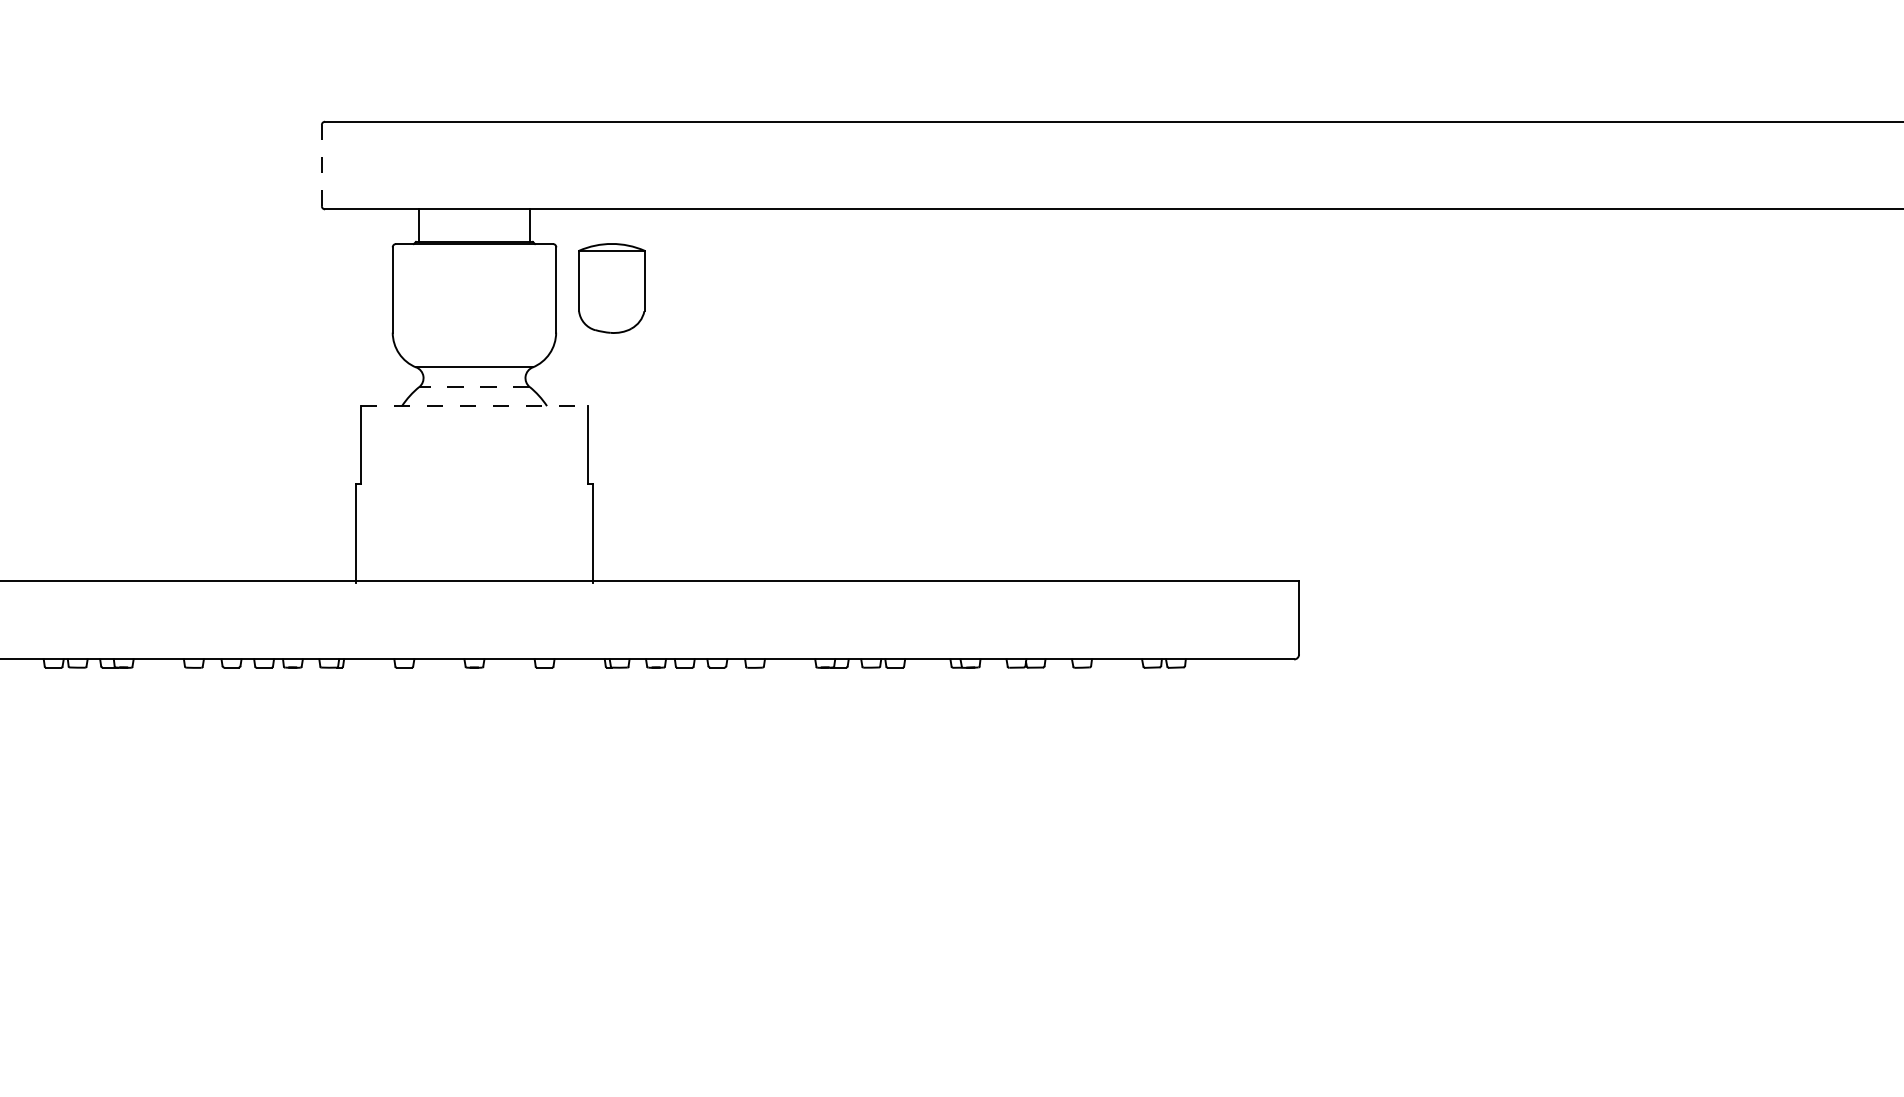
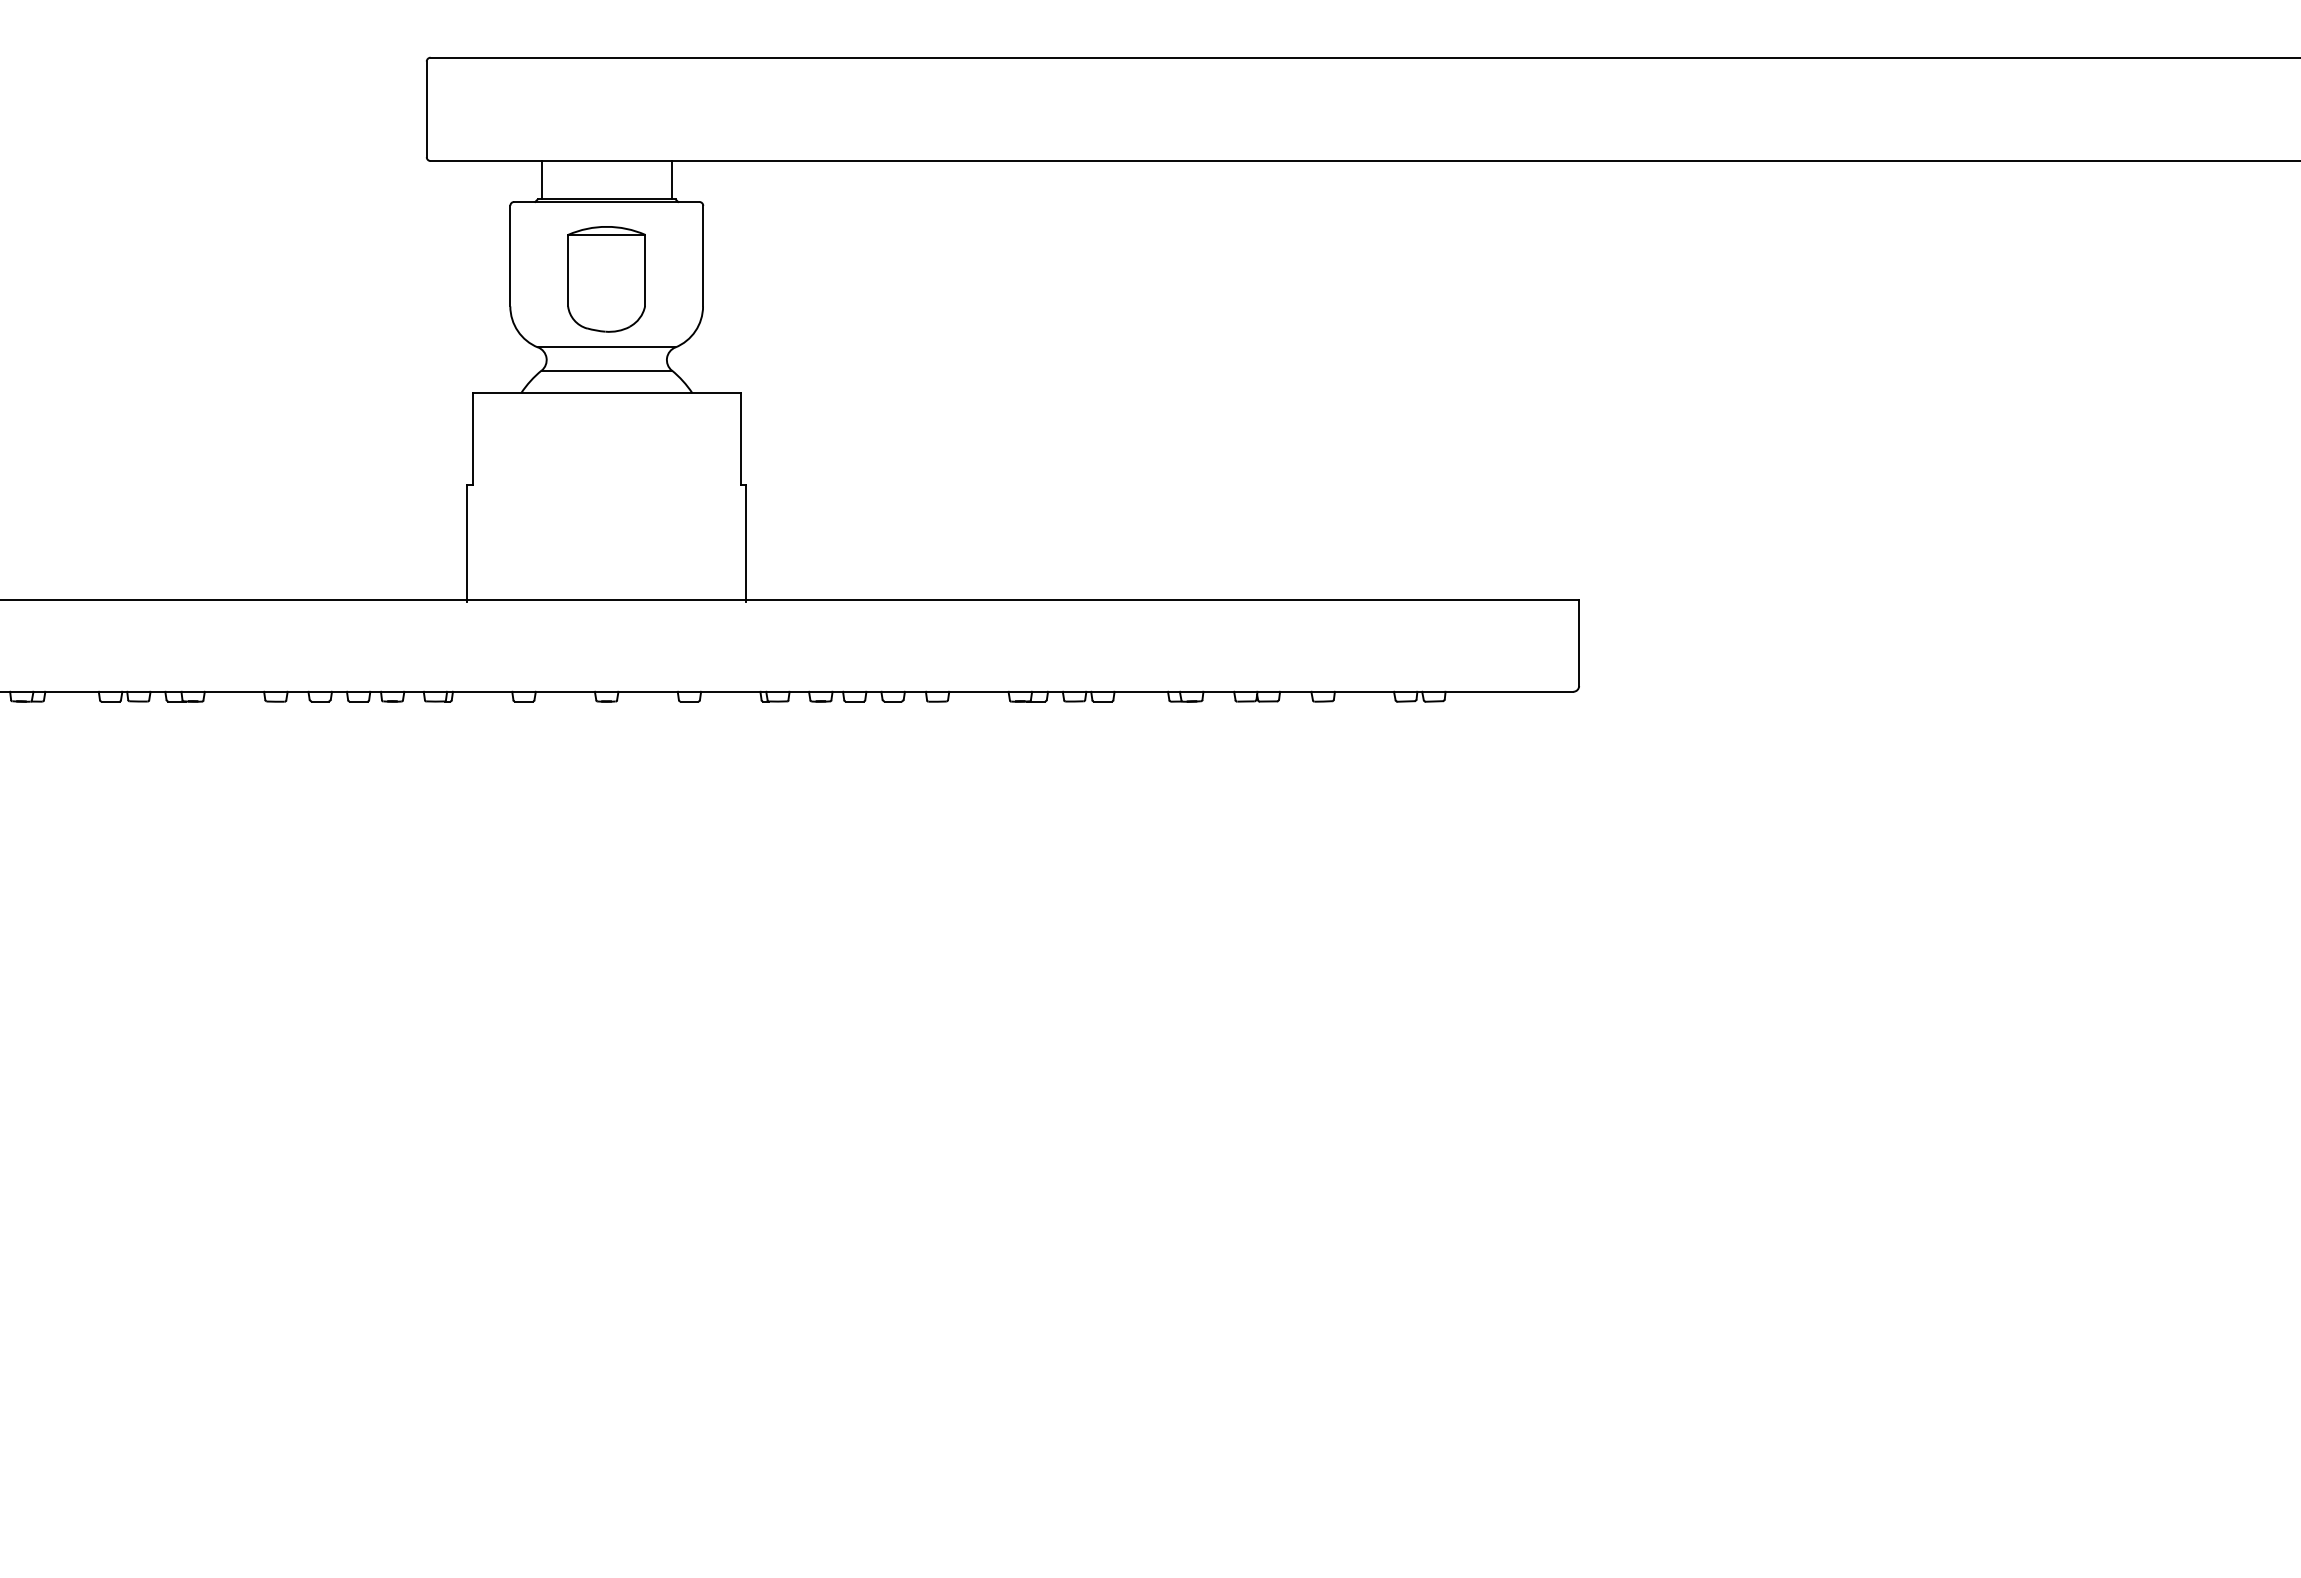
line: (321, 165) -> (426, 109), dashed -> solid
part: (611, 288) -> (606, 279), moved
line: (474, 386) -> (606, 370), dashed -> solid
line: (474, 406) -> (606, 393), dashed -> solid

